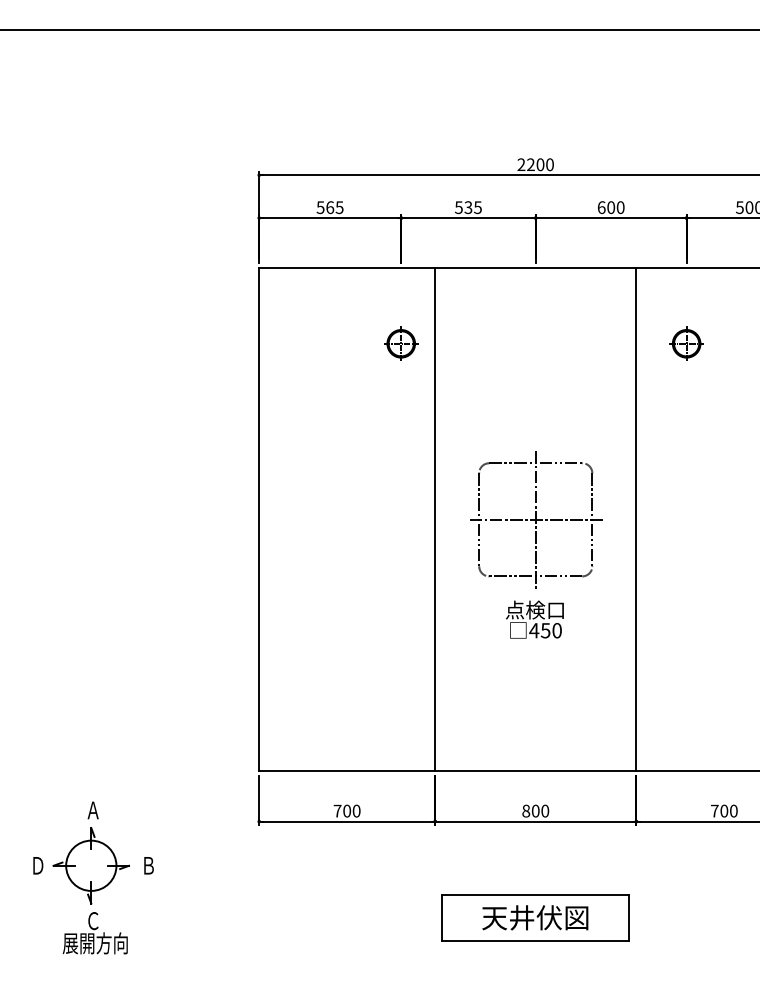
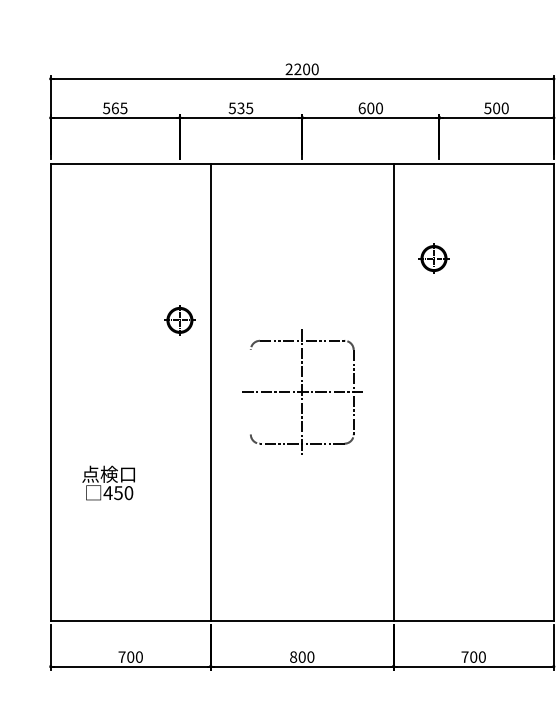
part: (401, 343) -> (180, 320), moved
part: (686, 343) -> (433, 258), moved
line: (479, 519) -> (251, 391), removed
text: (534, 619) -> (108, 482), moved

